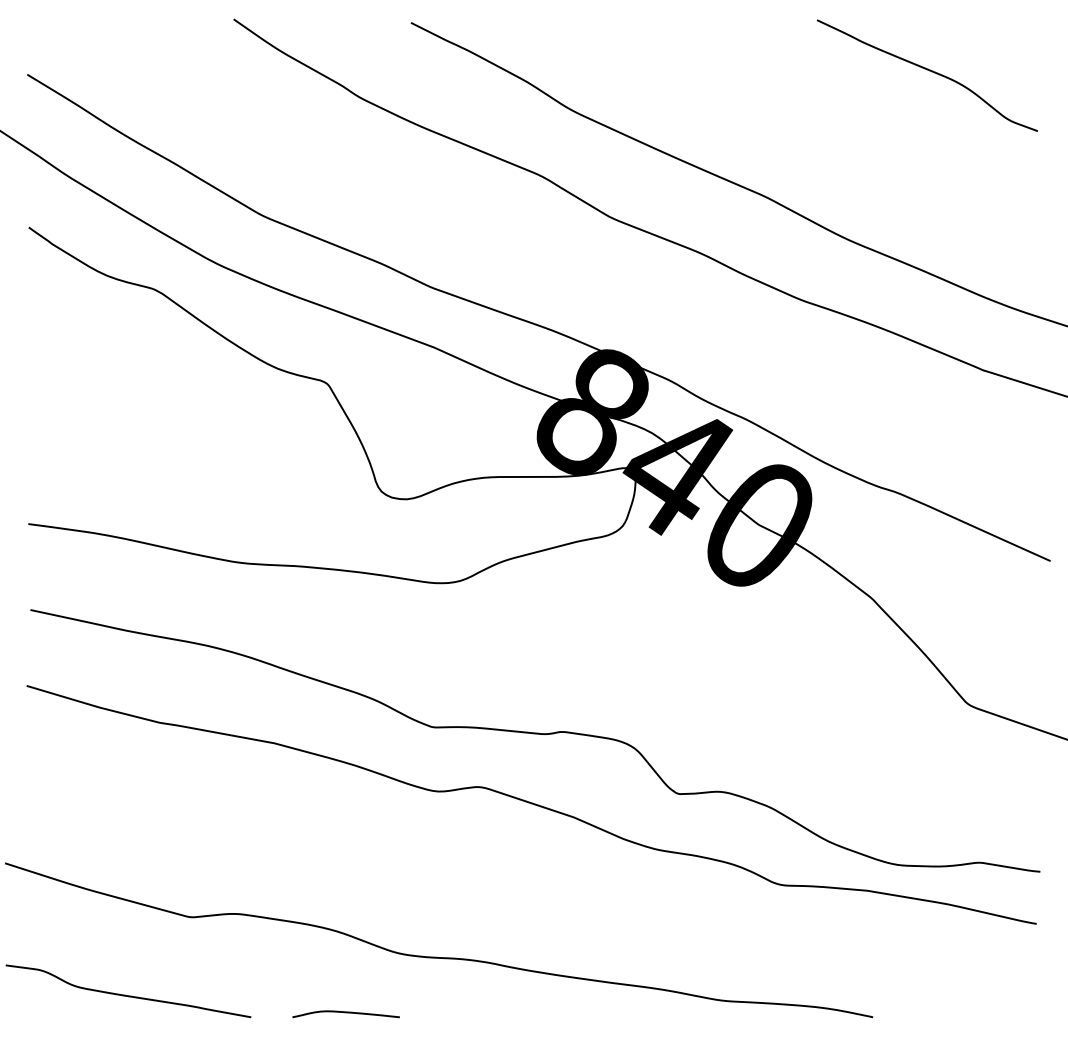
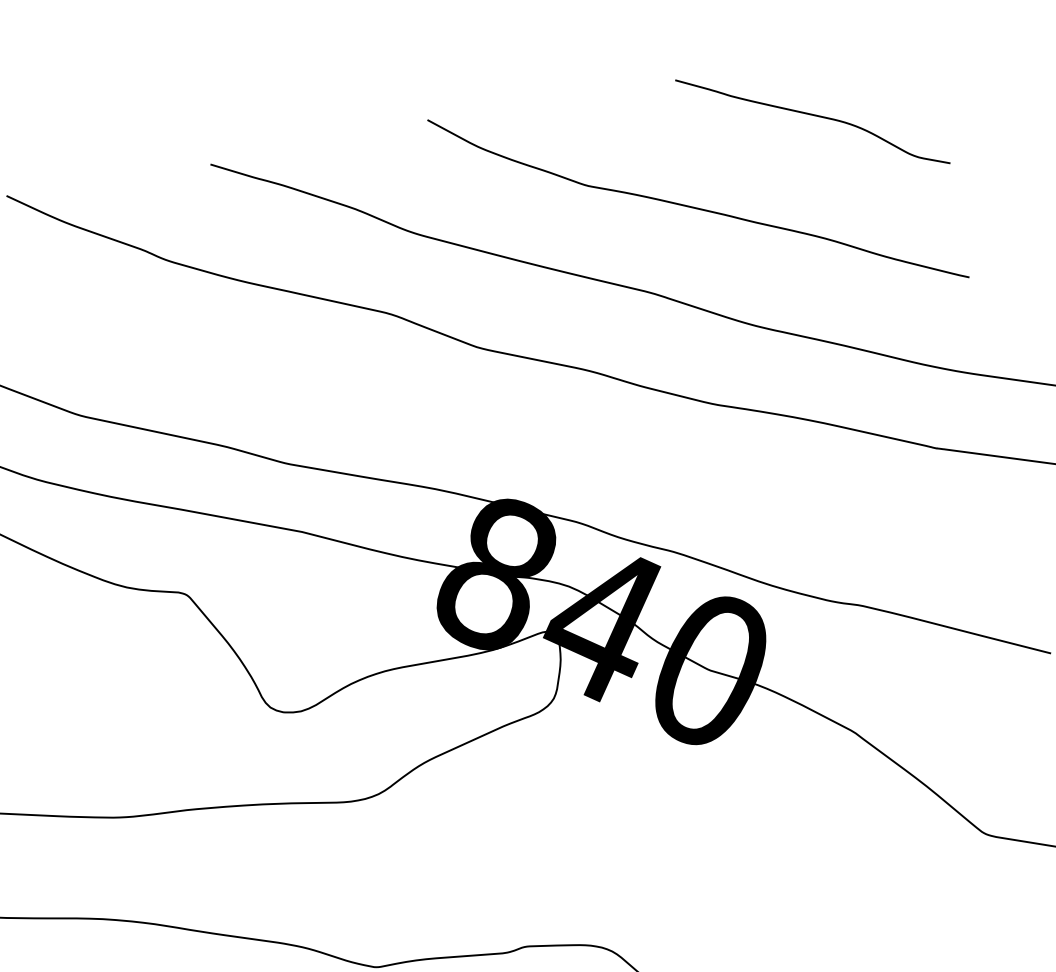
curve: (815, 130) -> (695, 206), added

